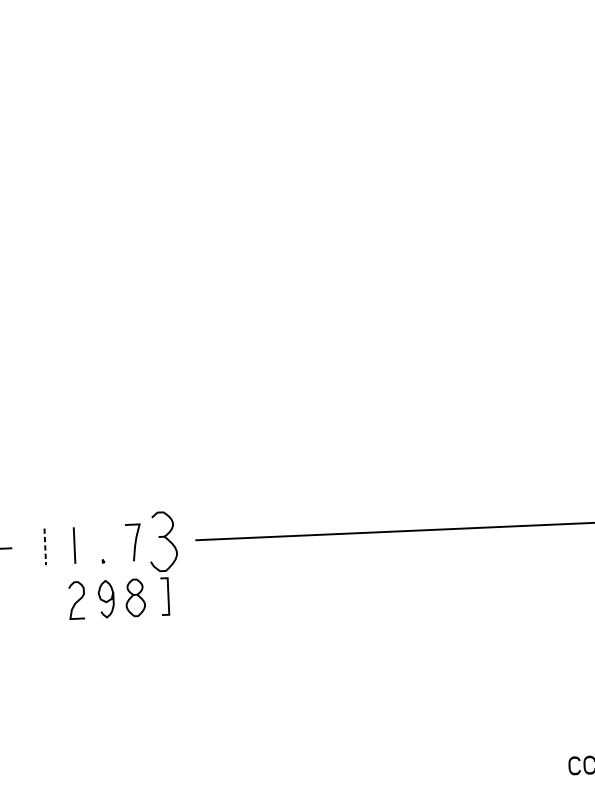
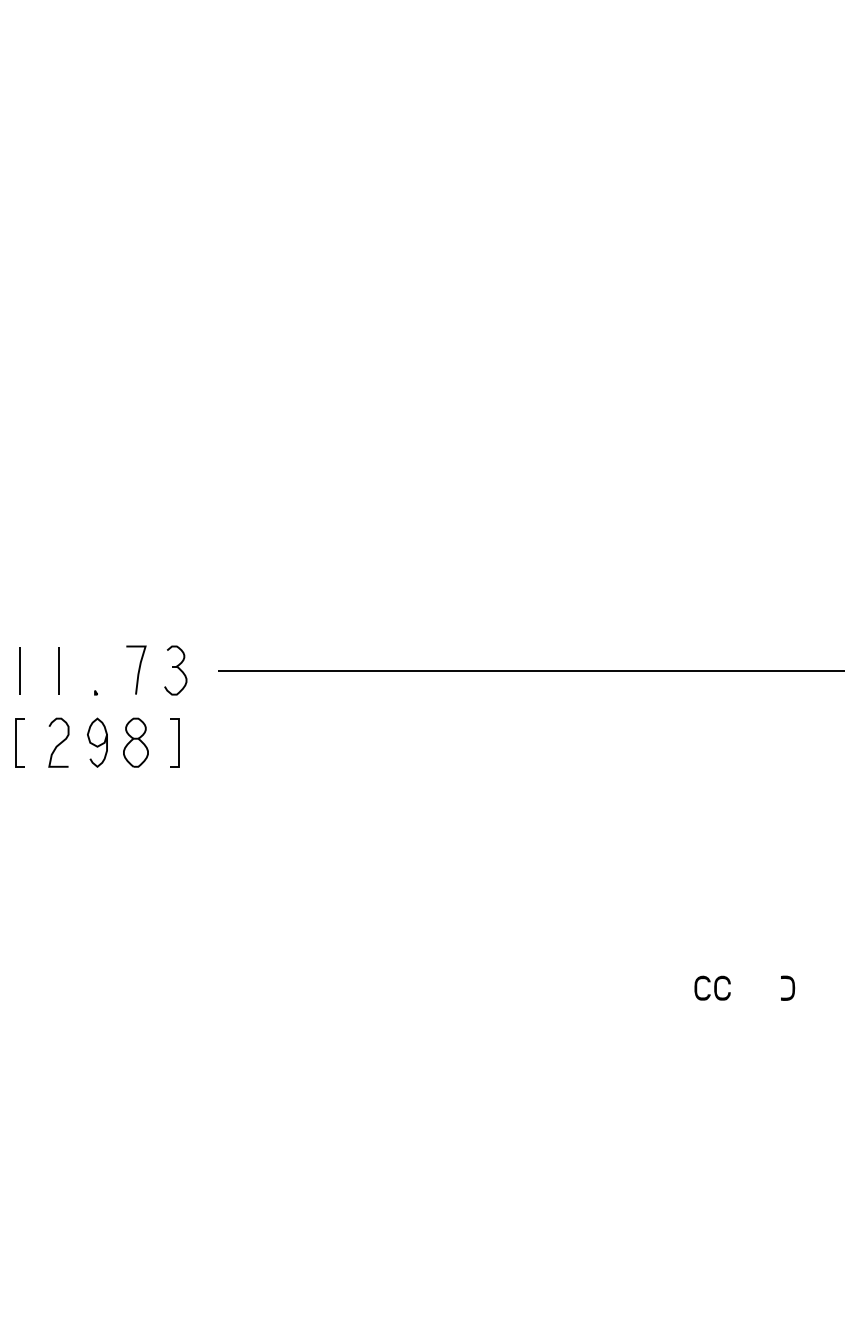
part: (163, 541) -> (175, 670), size x0.62
line: (45, 547) -> (20, 671), dashed -> solid
line: (44, 601) -> (16, 742), added

